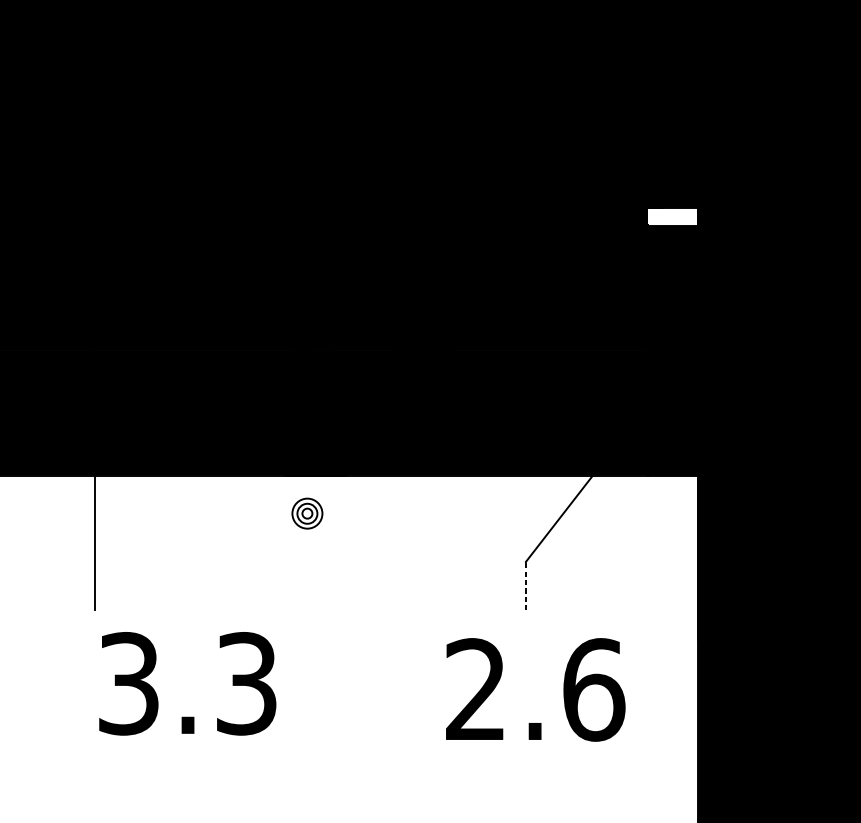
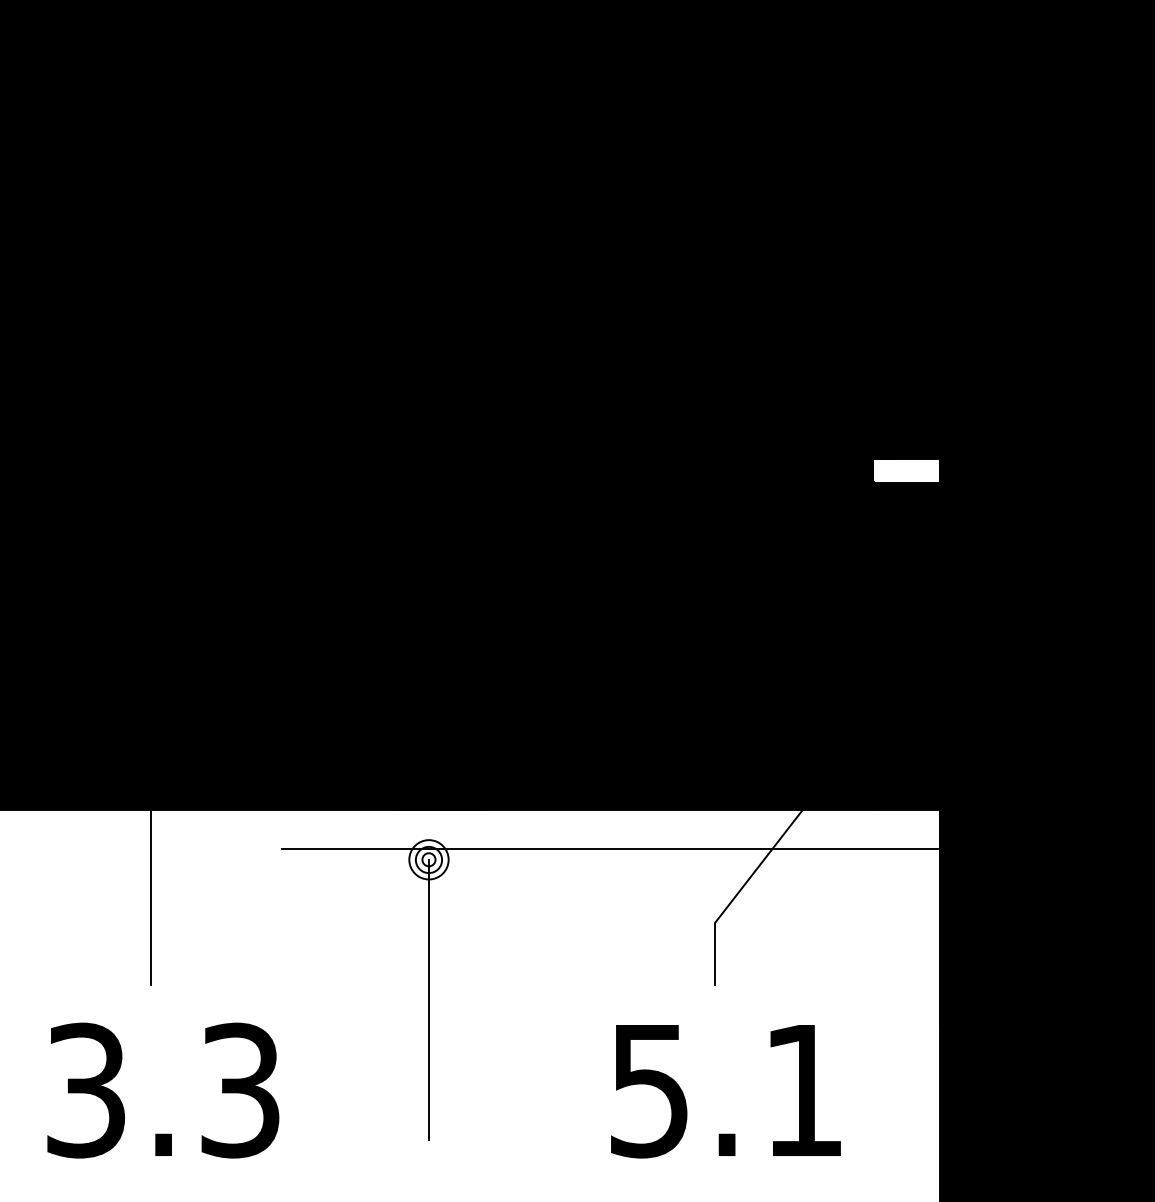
line: (445, 505) -> (609, 849), added
line: (525, 586) -> (714, 955), dashed -> solid
line: (307, 620) -> (428, 999), added
text: (187, 683) -> (163, 1090), moved
text: (535, 689) -> (727, 1090), 2.6 -> 5.1

